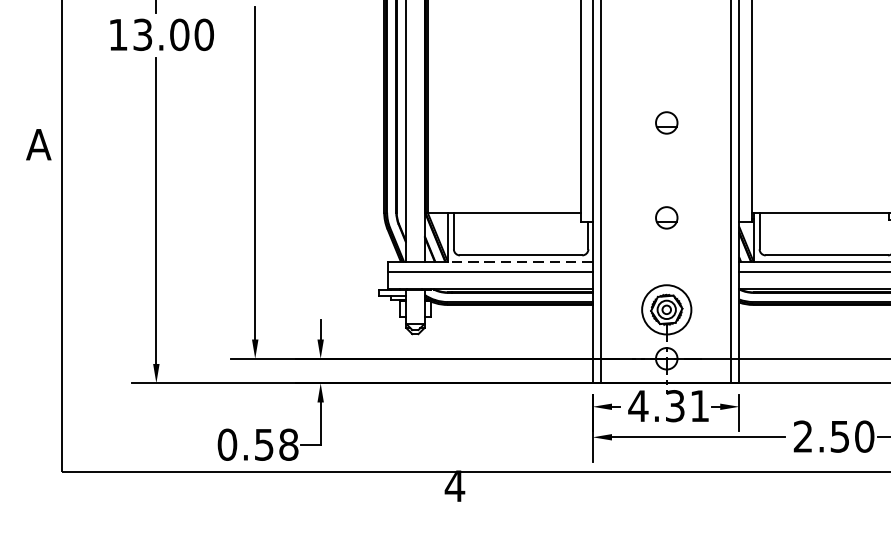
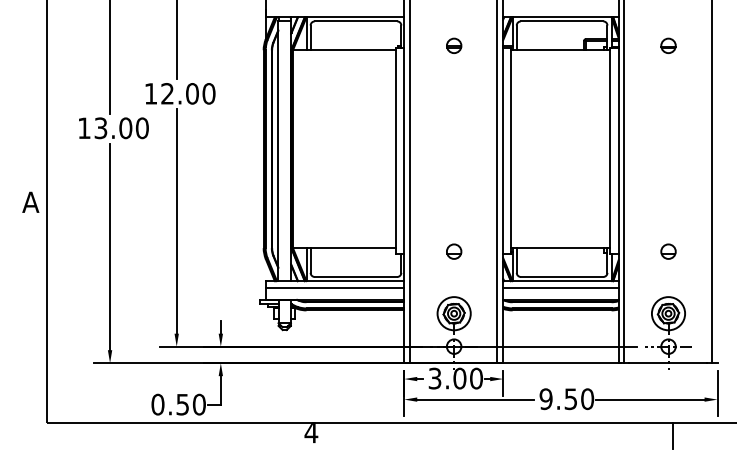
part: (667, 122) -> (454, 187), removed
line: (520, 262) -> (355, 281), dashed -> solid
text: (668, 405) -> (455, 378), 4.31 -> 3.00
text: (802, 437) -> (545, 399), 2.50 -> 9.50
text: (287, 444) -> (198, 404), 0.58 -> 0.50

